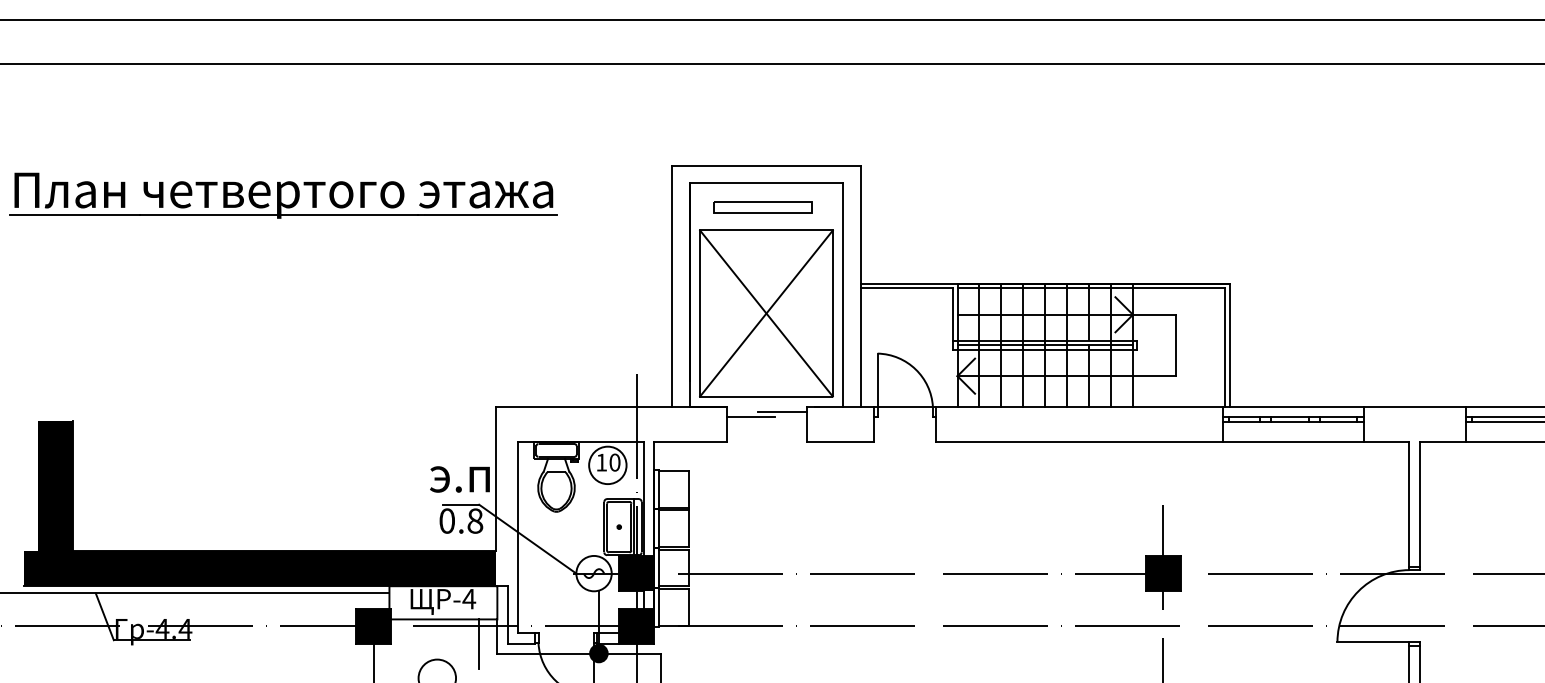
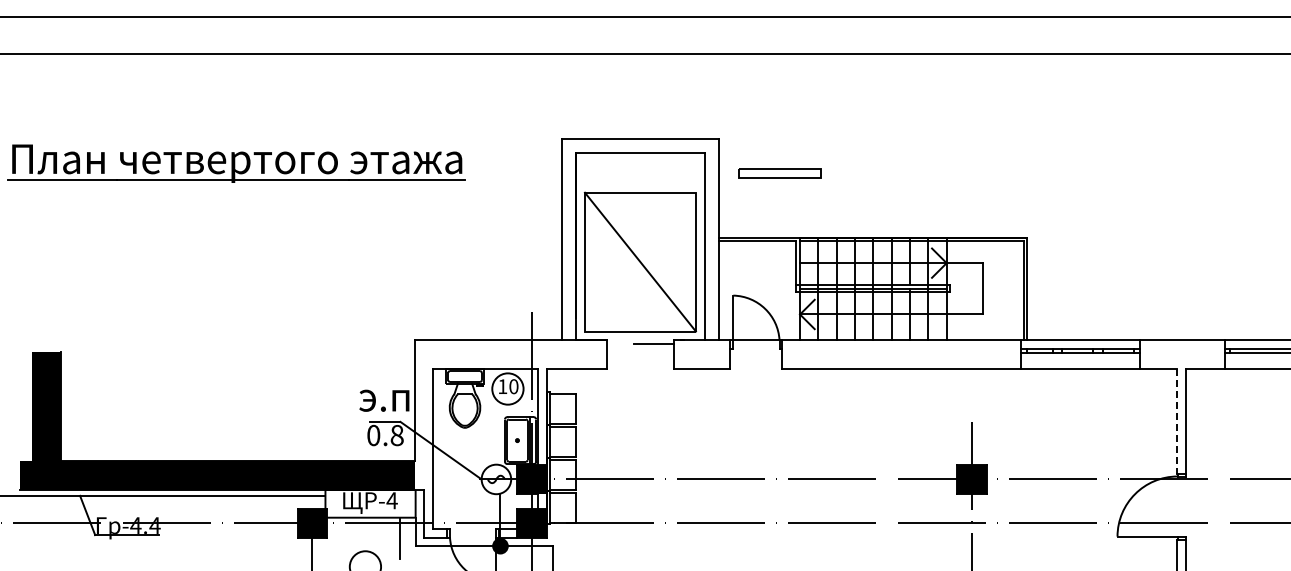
part: (762, 207) -> (779, 173), moved
line: (765, 312) -> (639, 261), removed
line: (750, 416) -> (627, 348), removed
line: (1409, 505) -> (1177, 422), solid -> dashed

